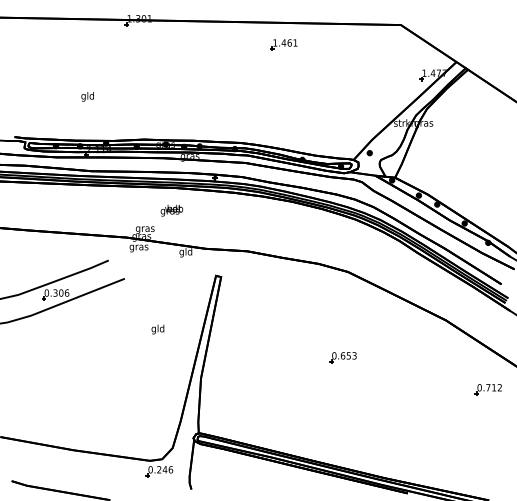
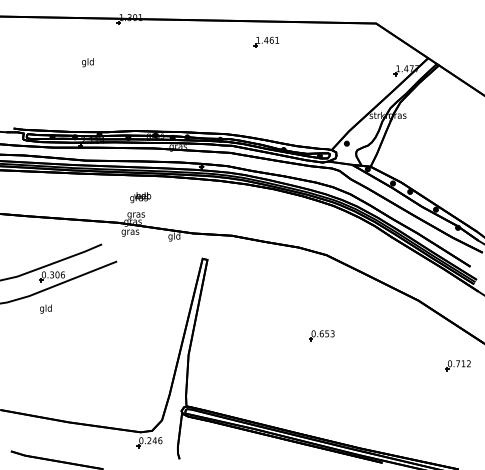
text: (87, 96) -> (87, 62), moved
text: (171, 210) -> (140, 197), moved
text: (157, 329) -> (45, 309), moved

